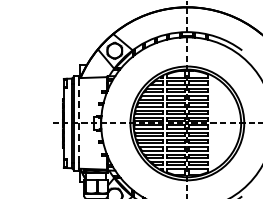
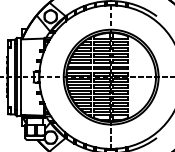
line: (78, 123) -> (20, 77), dashed -> solid

